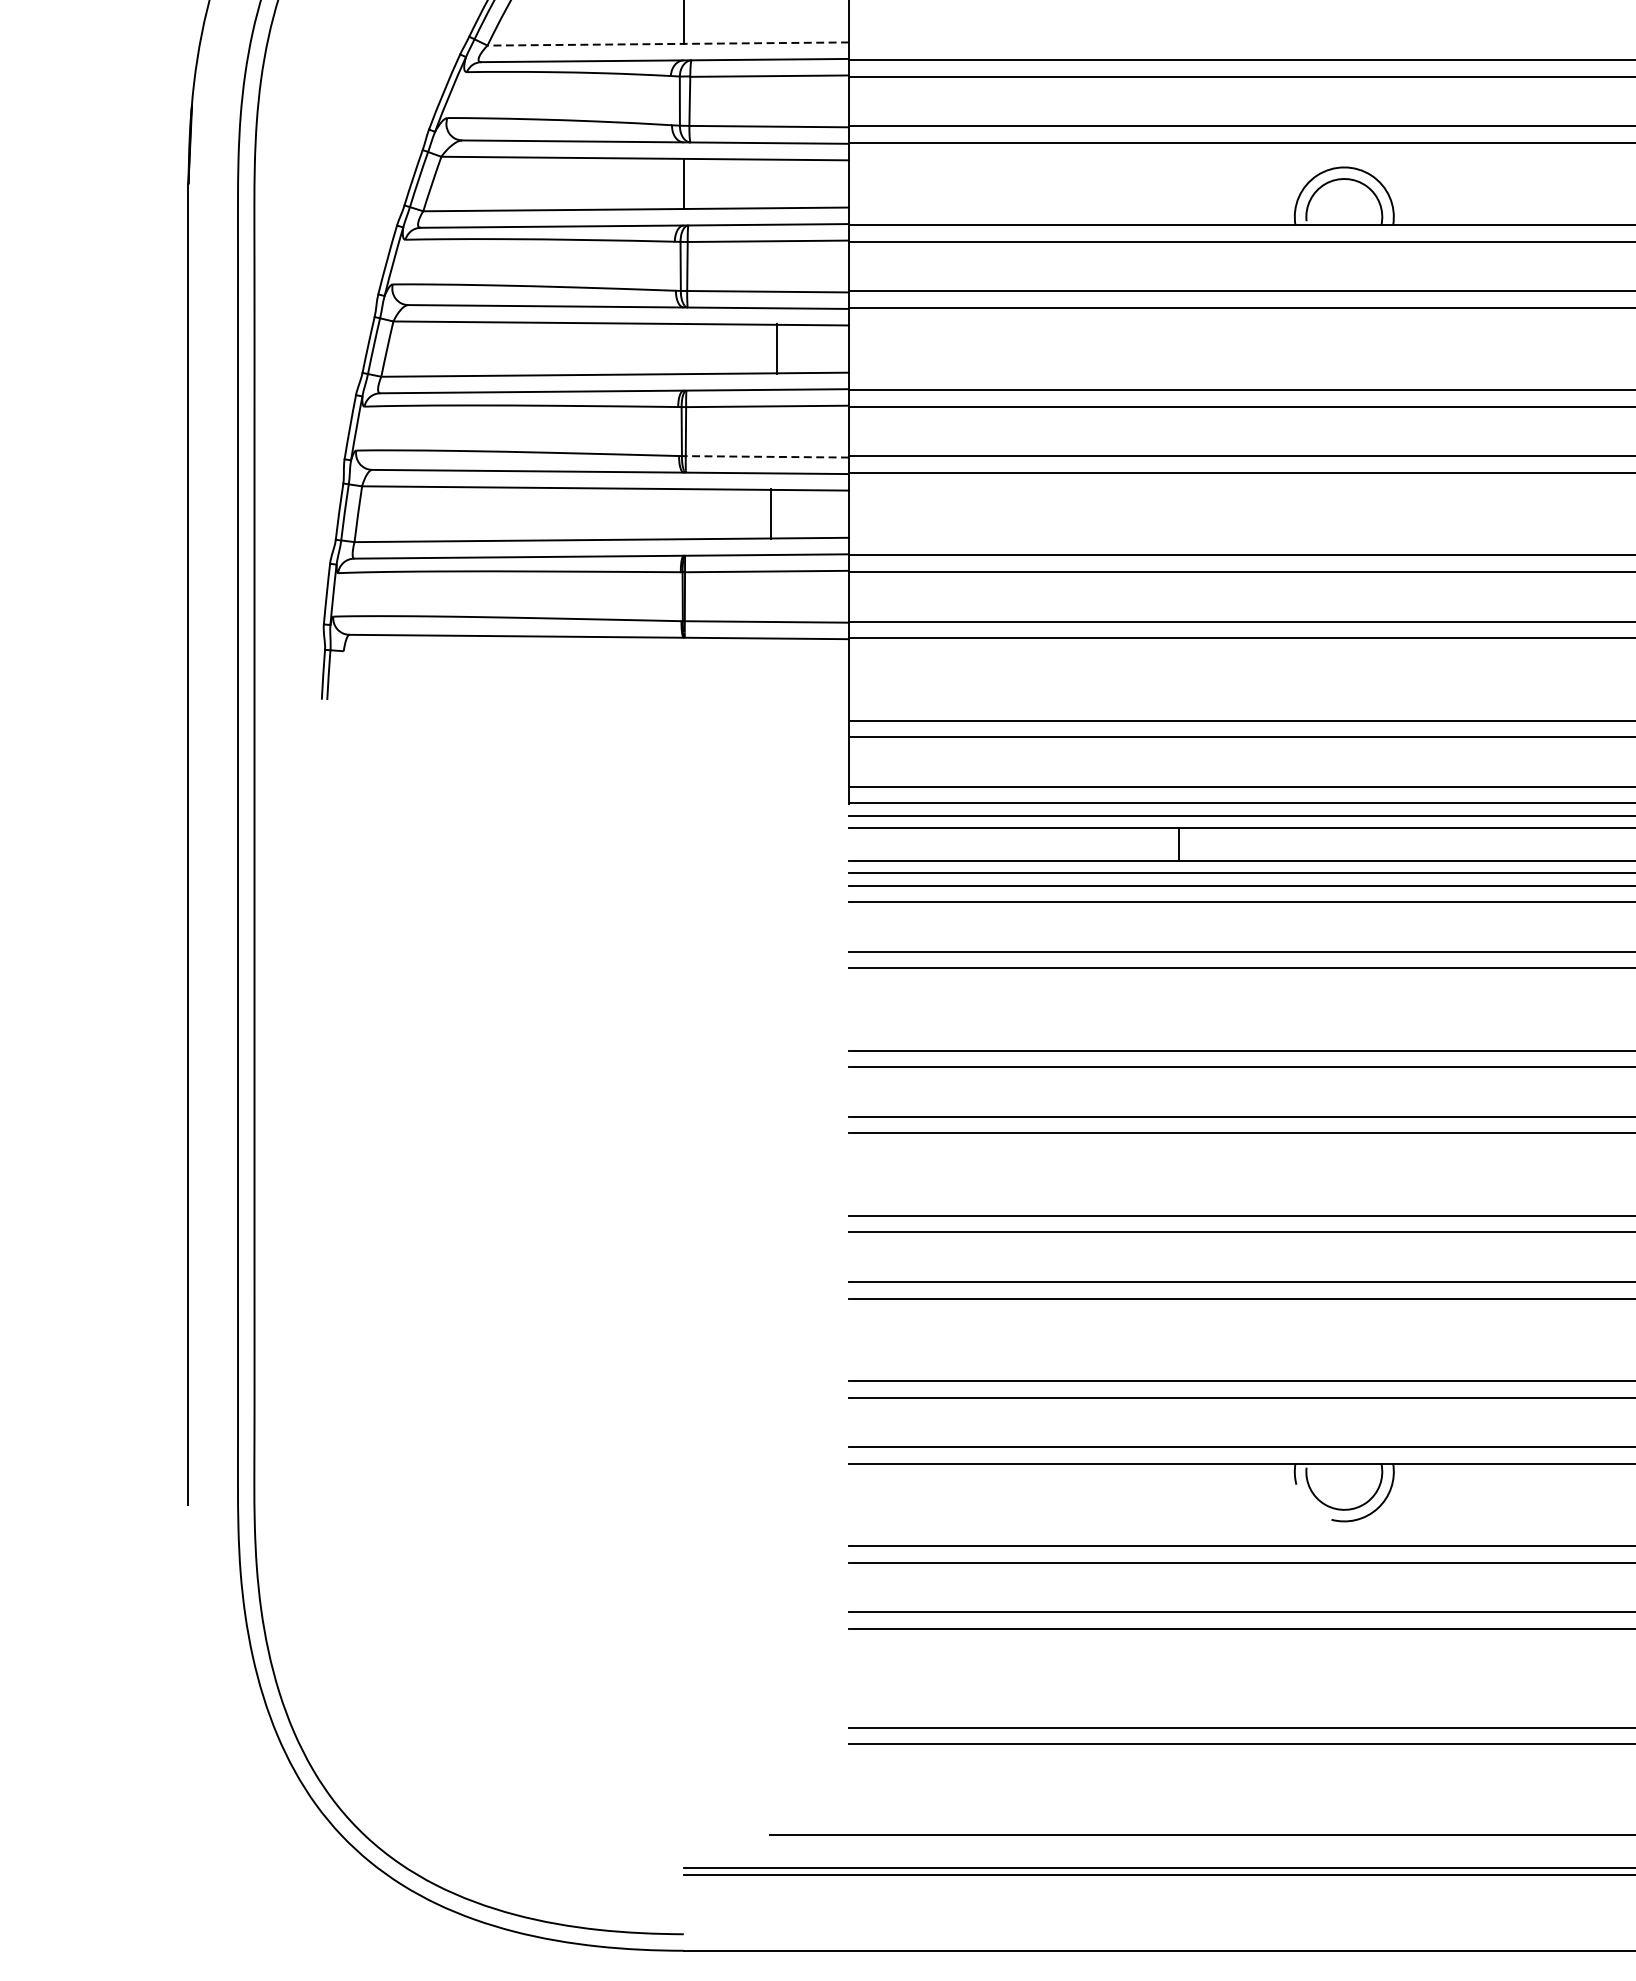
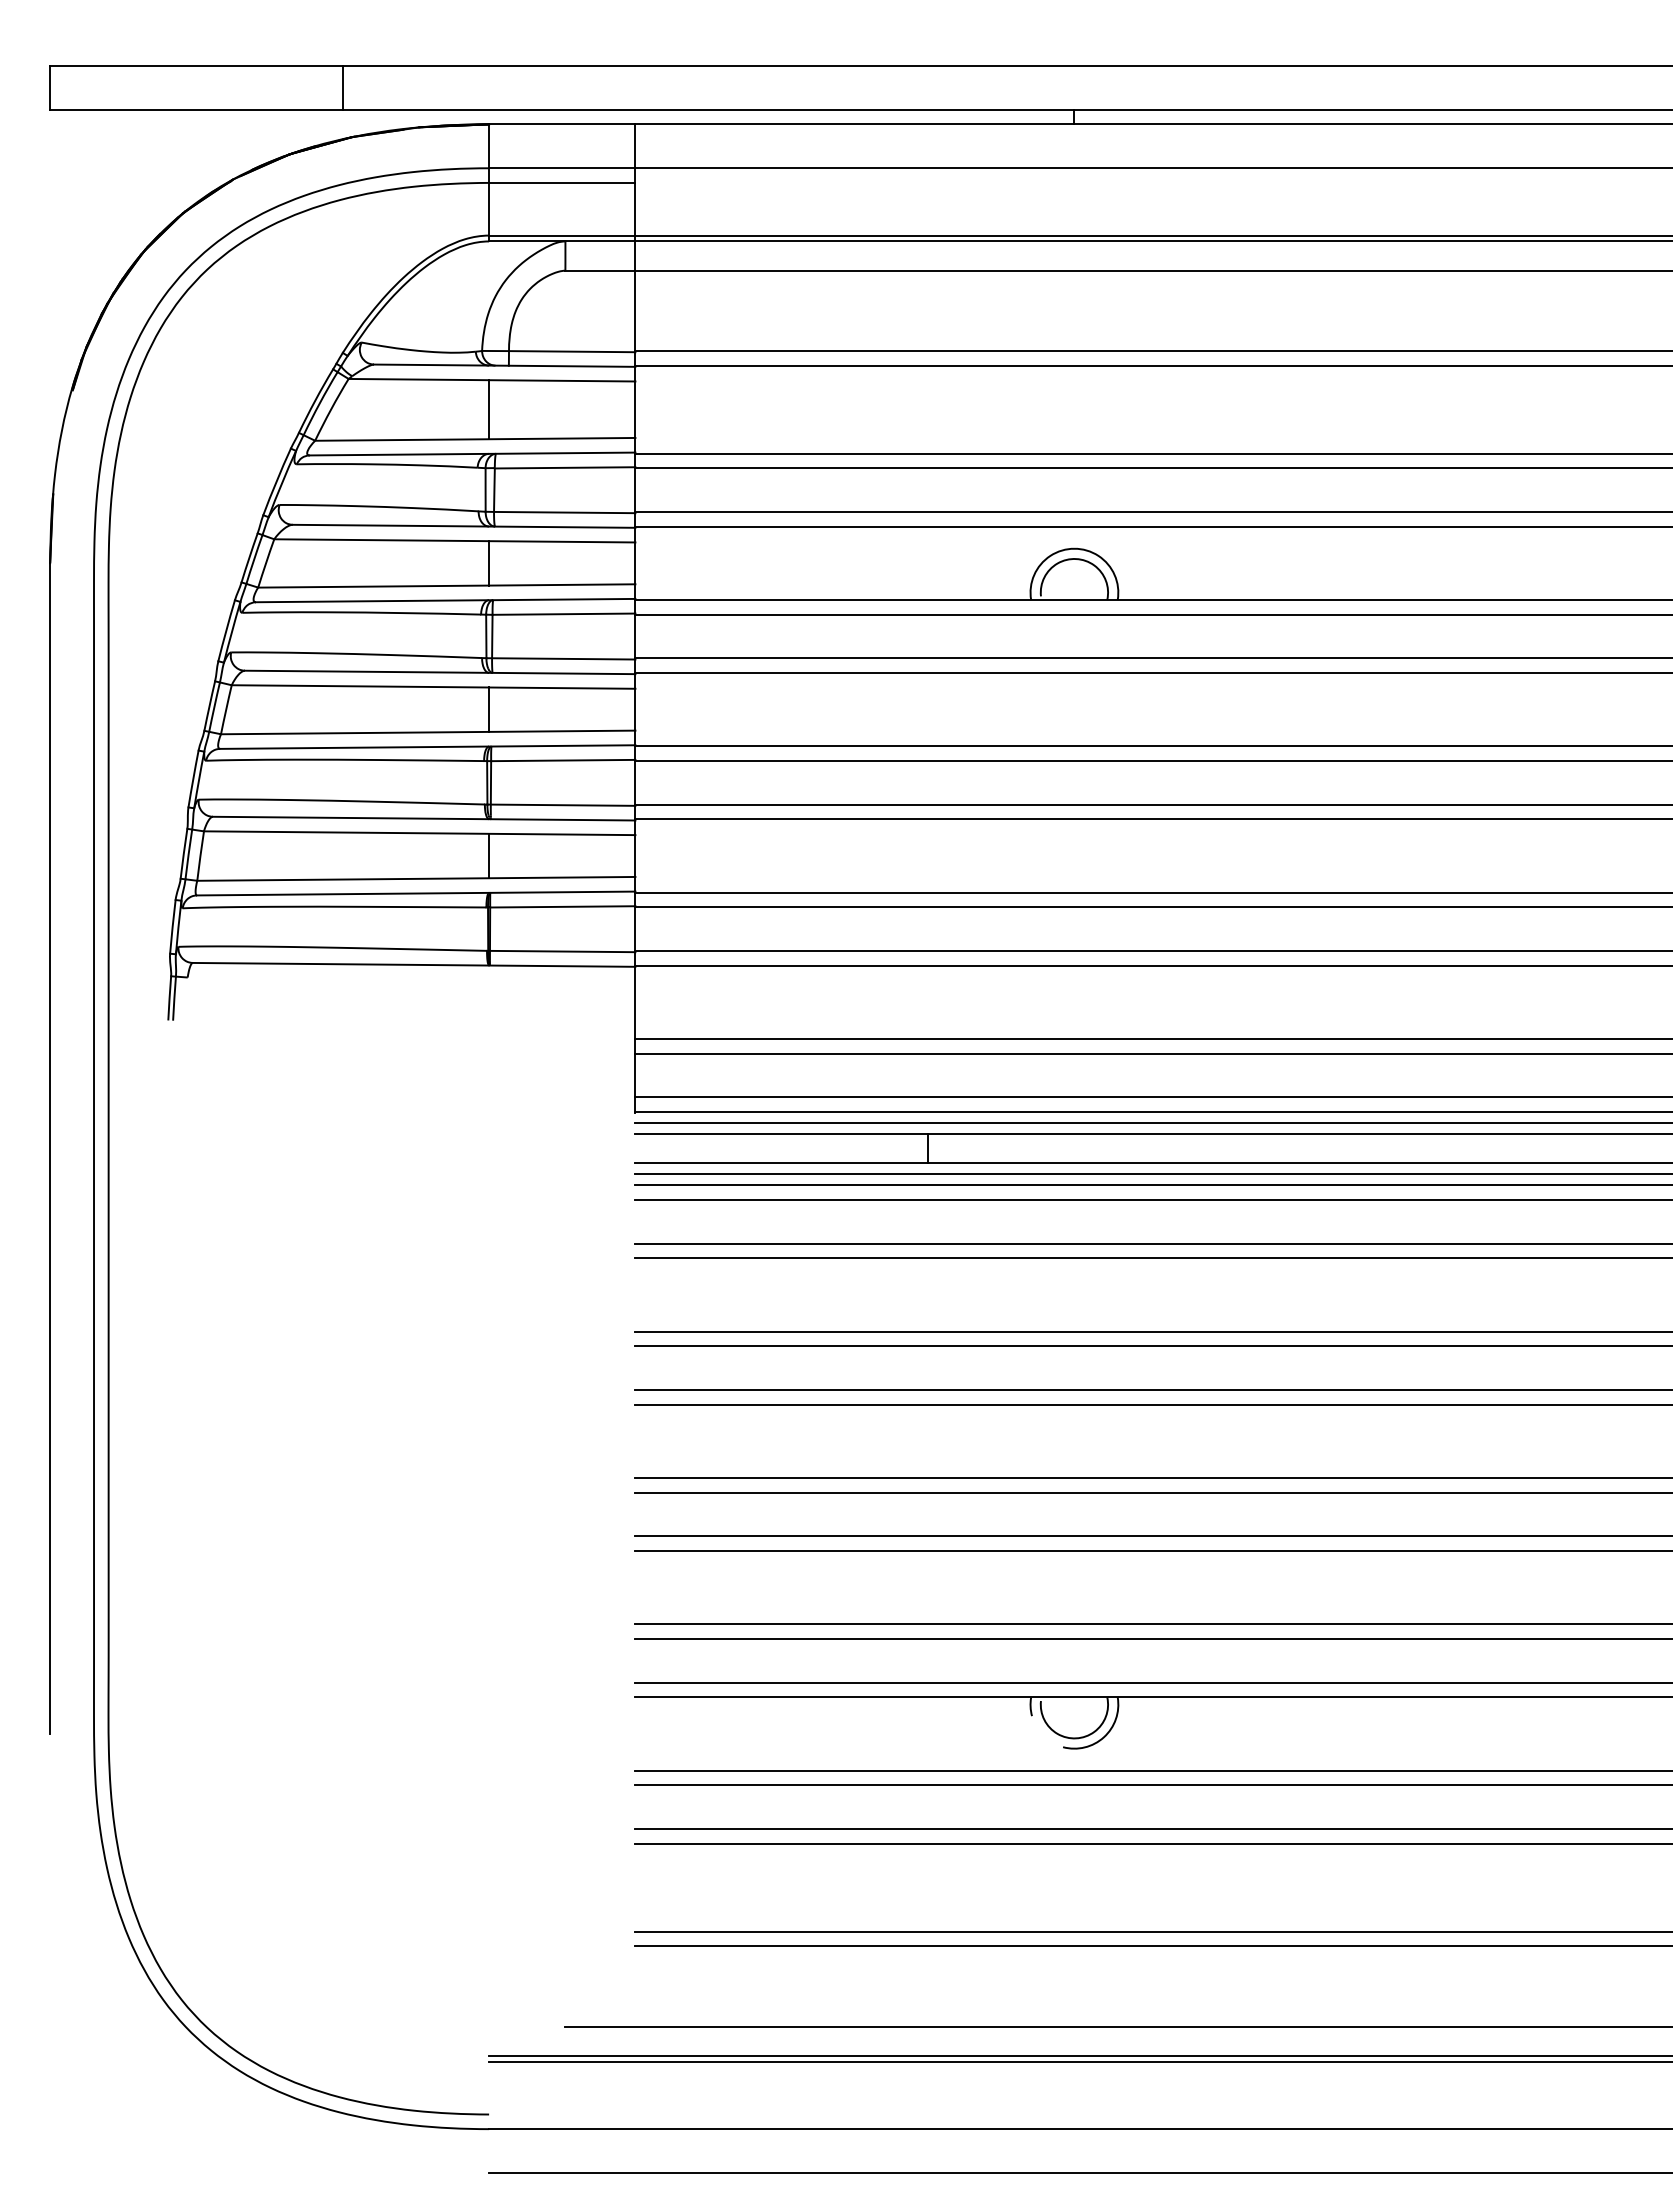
line: (667, 44) -> (474, 439), dashed -> solid
line: (777, 348) -> (489, 709), moved
line: (764, 457) -> (560, 805), dashed -> solid
line: (771, 513) -> (489, 855), moved

